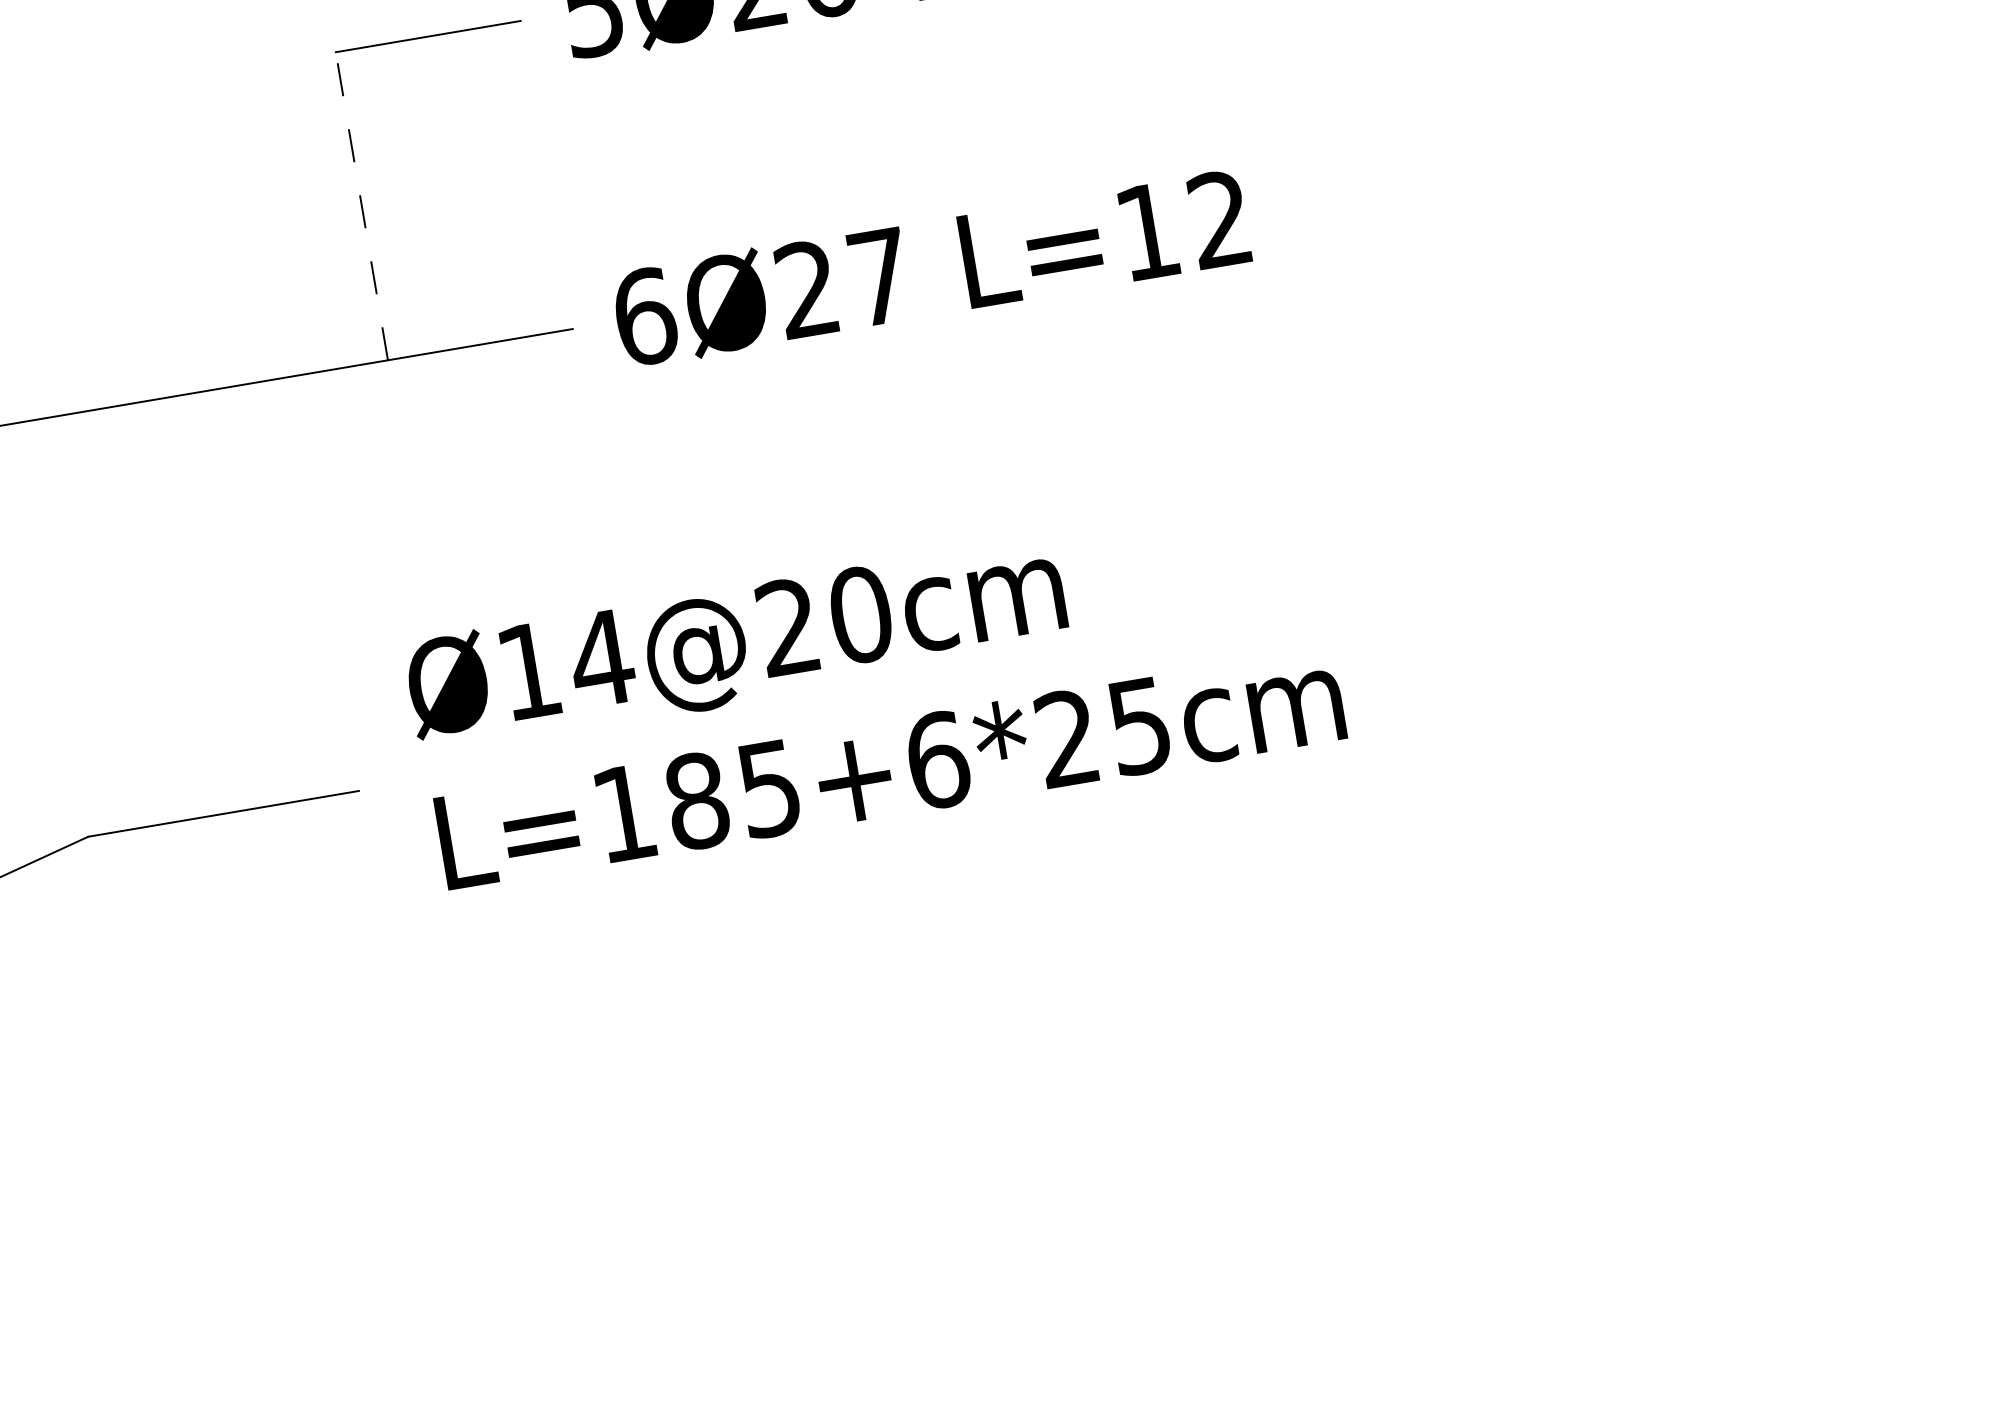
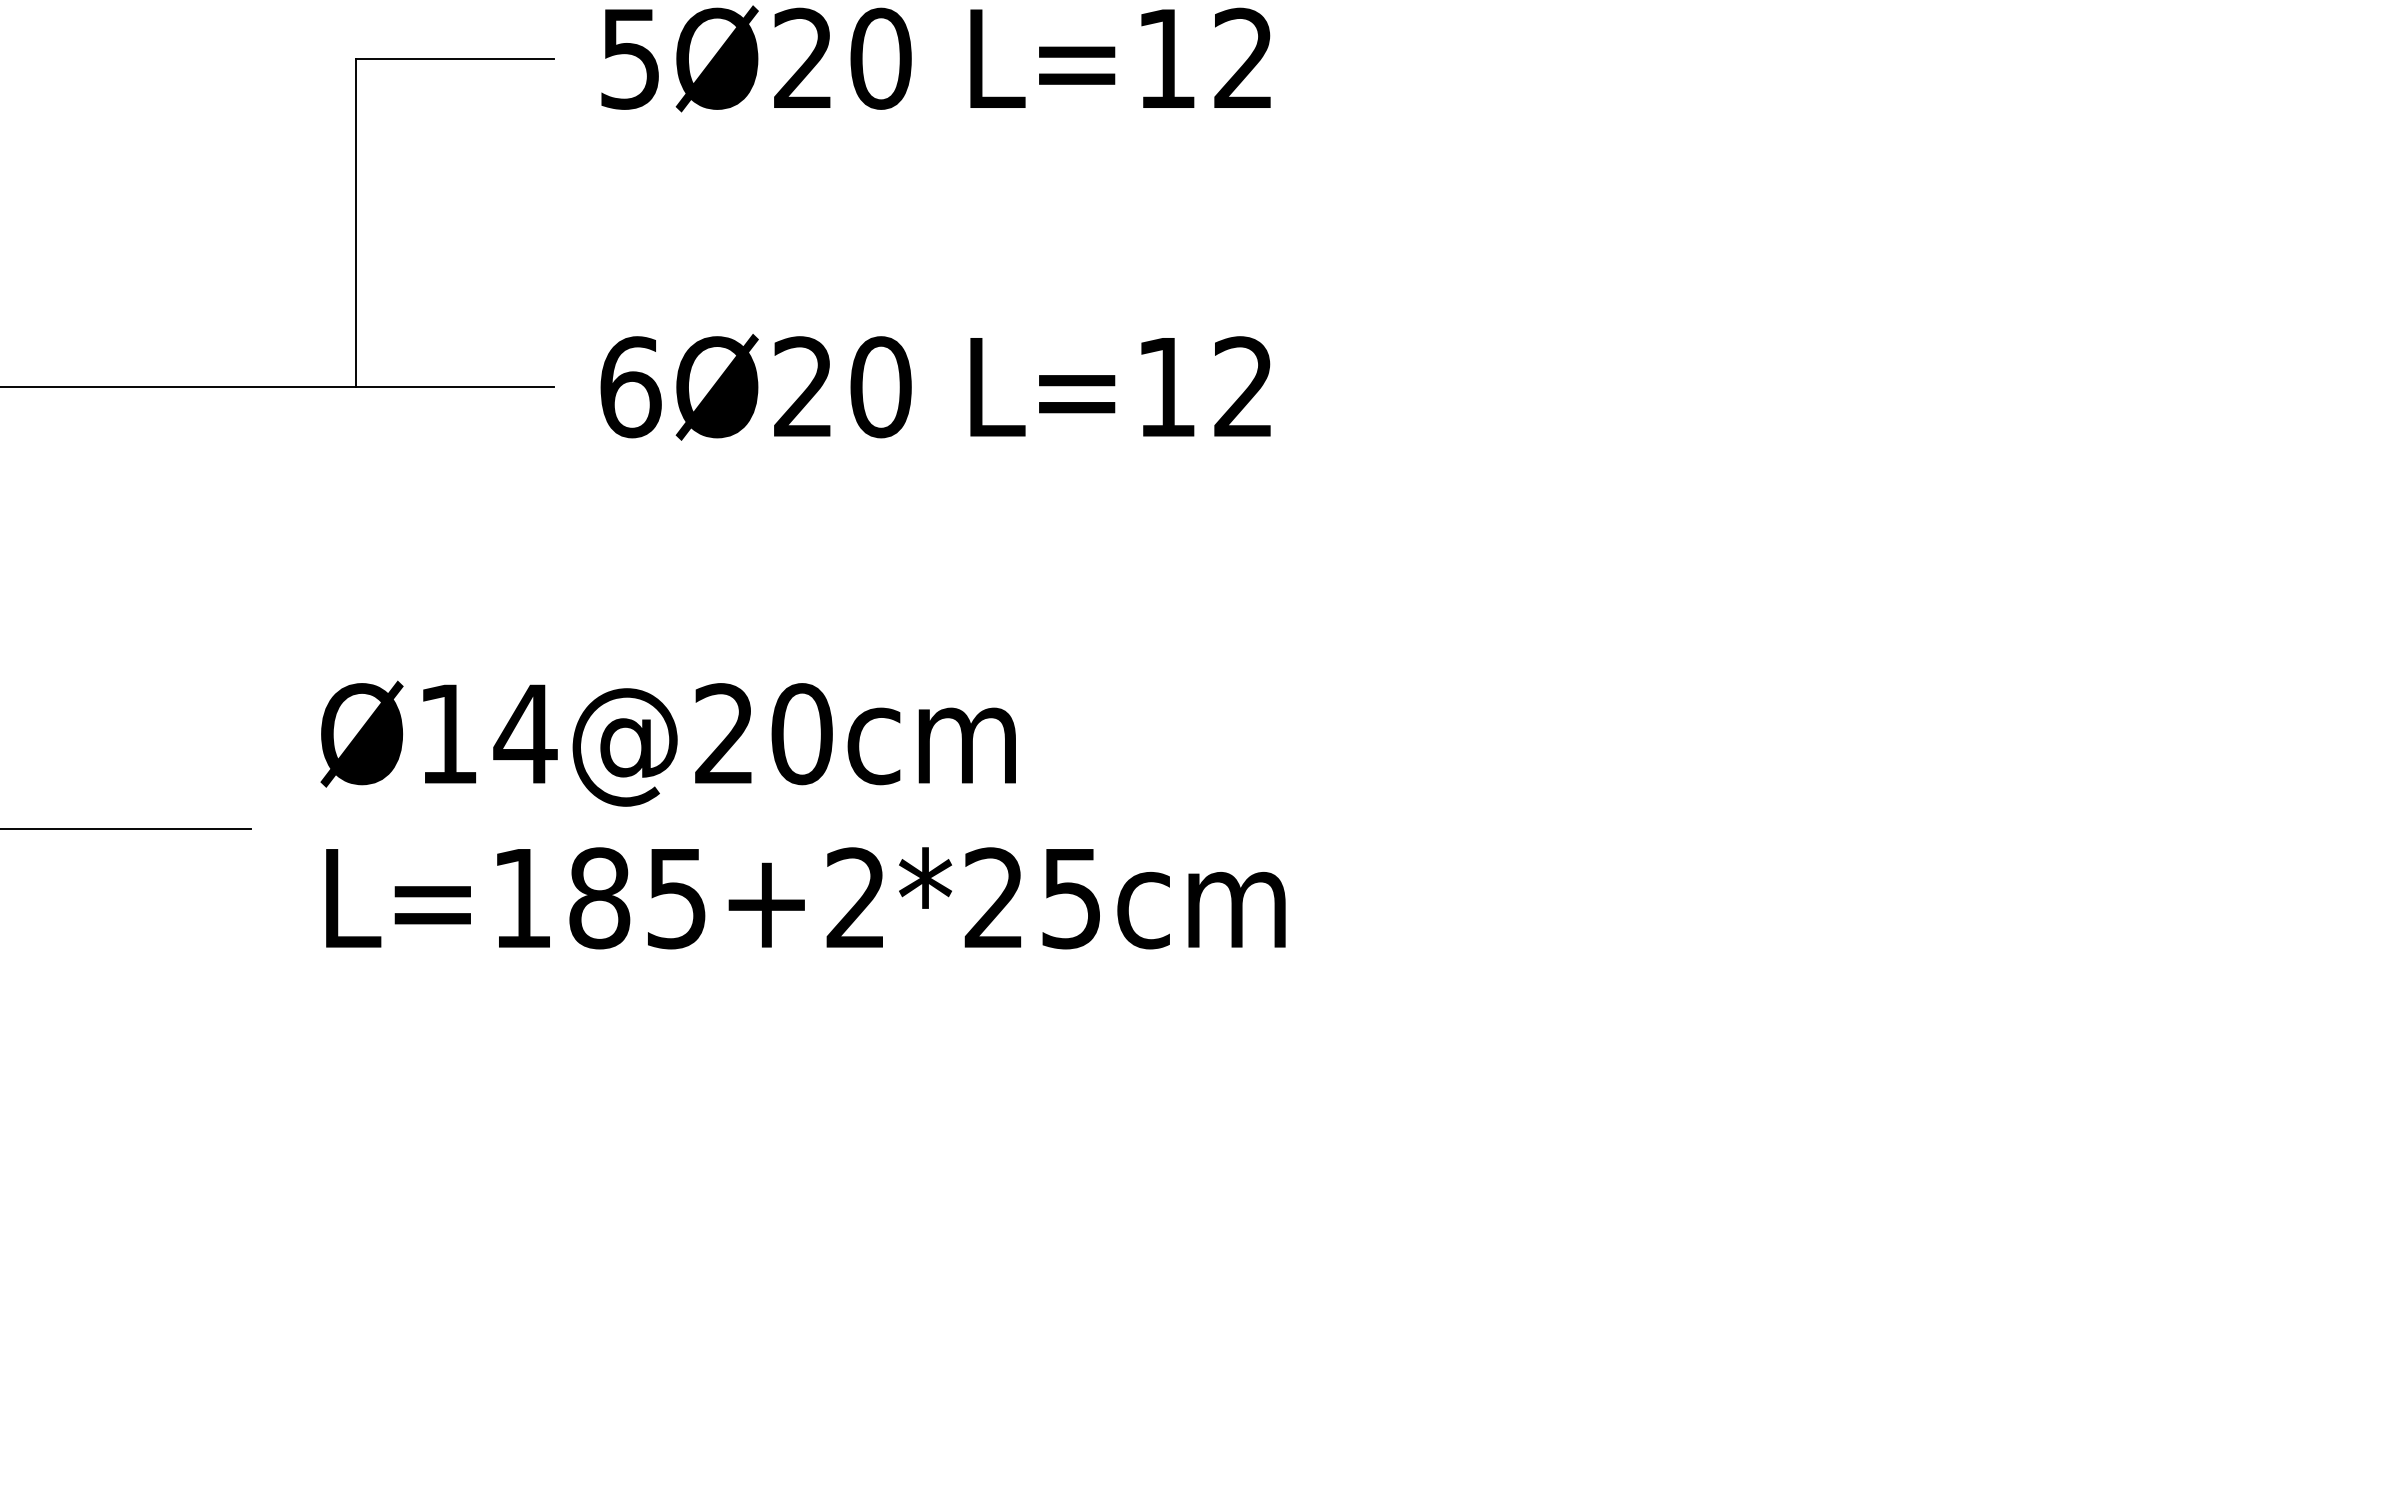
line: (361, 205) -> (356, 222), dashed -> solid
text: (879, 277) -> (880, 387), 6Ø27 -> 6Ø20
text: (938, 760) -> (856, 898), L=185+6*25cm -> L=185+2*25cm

